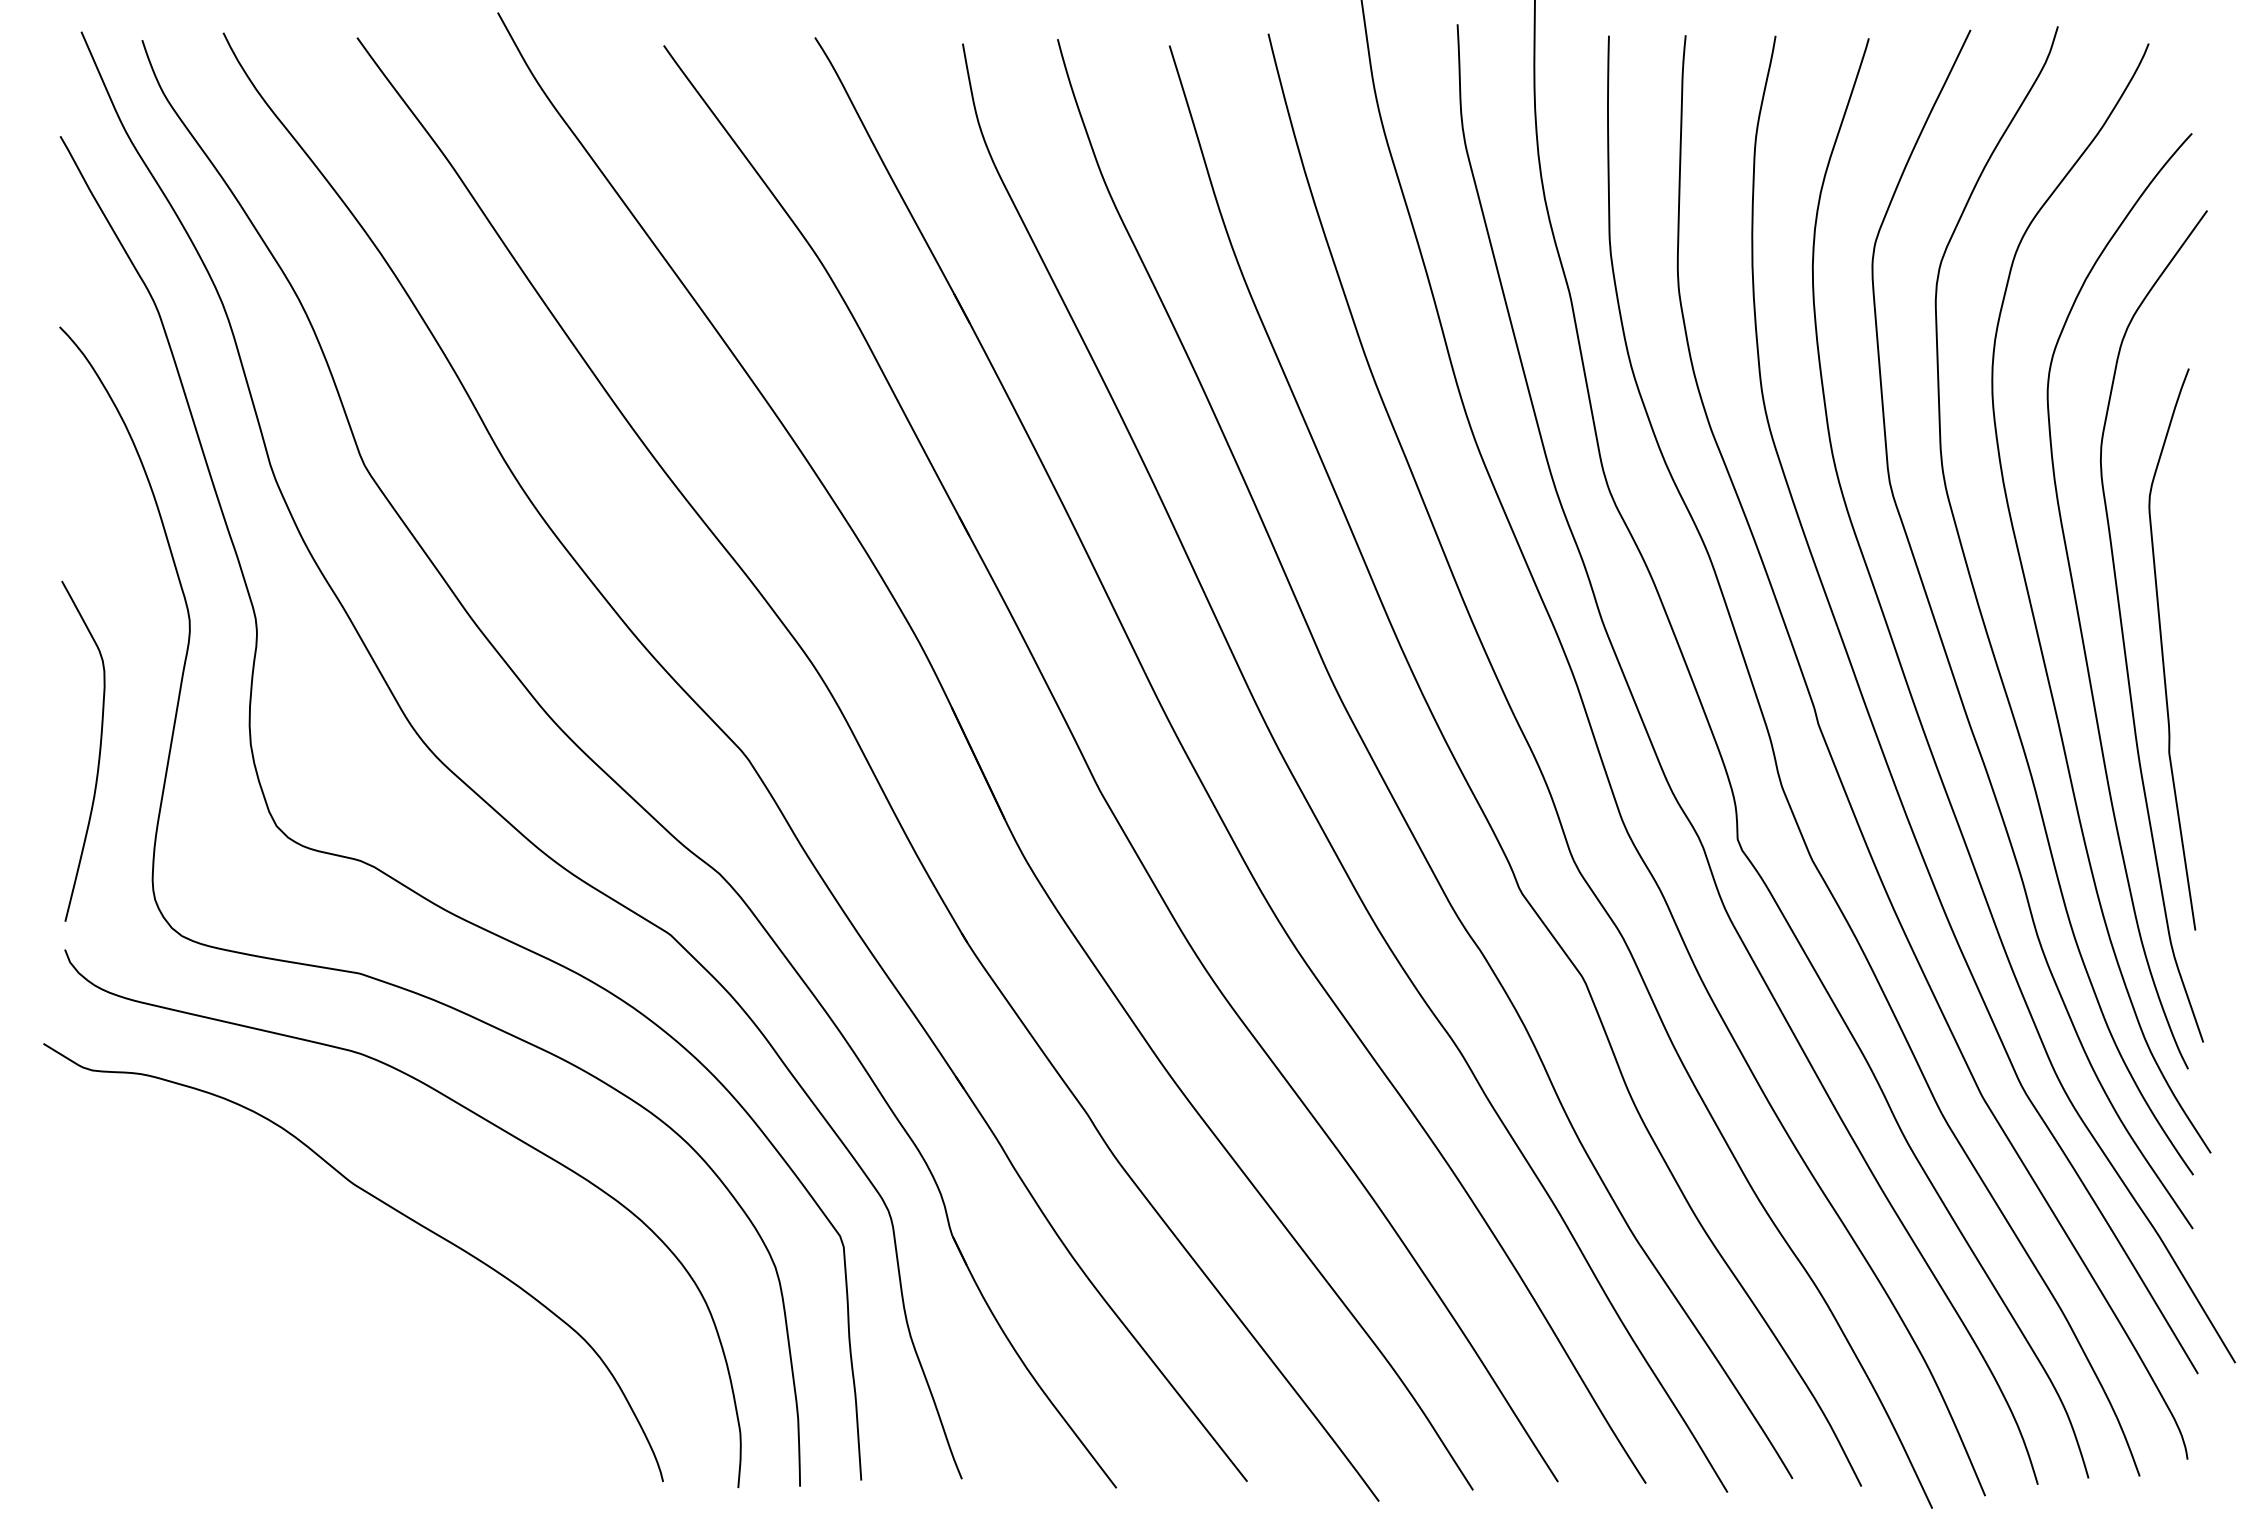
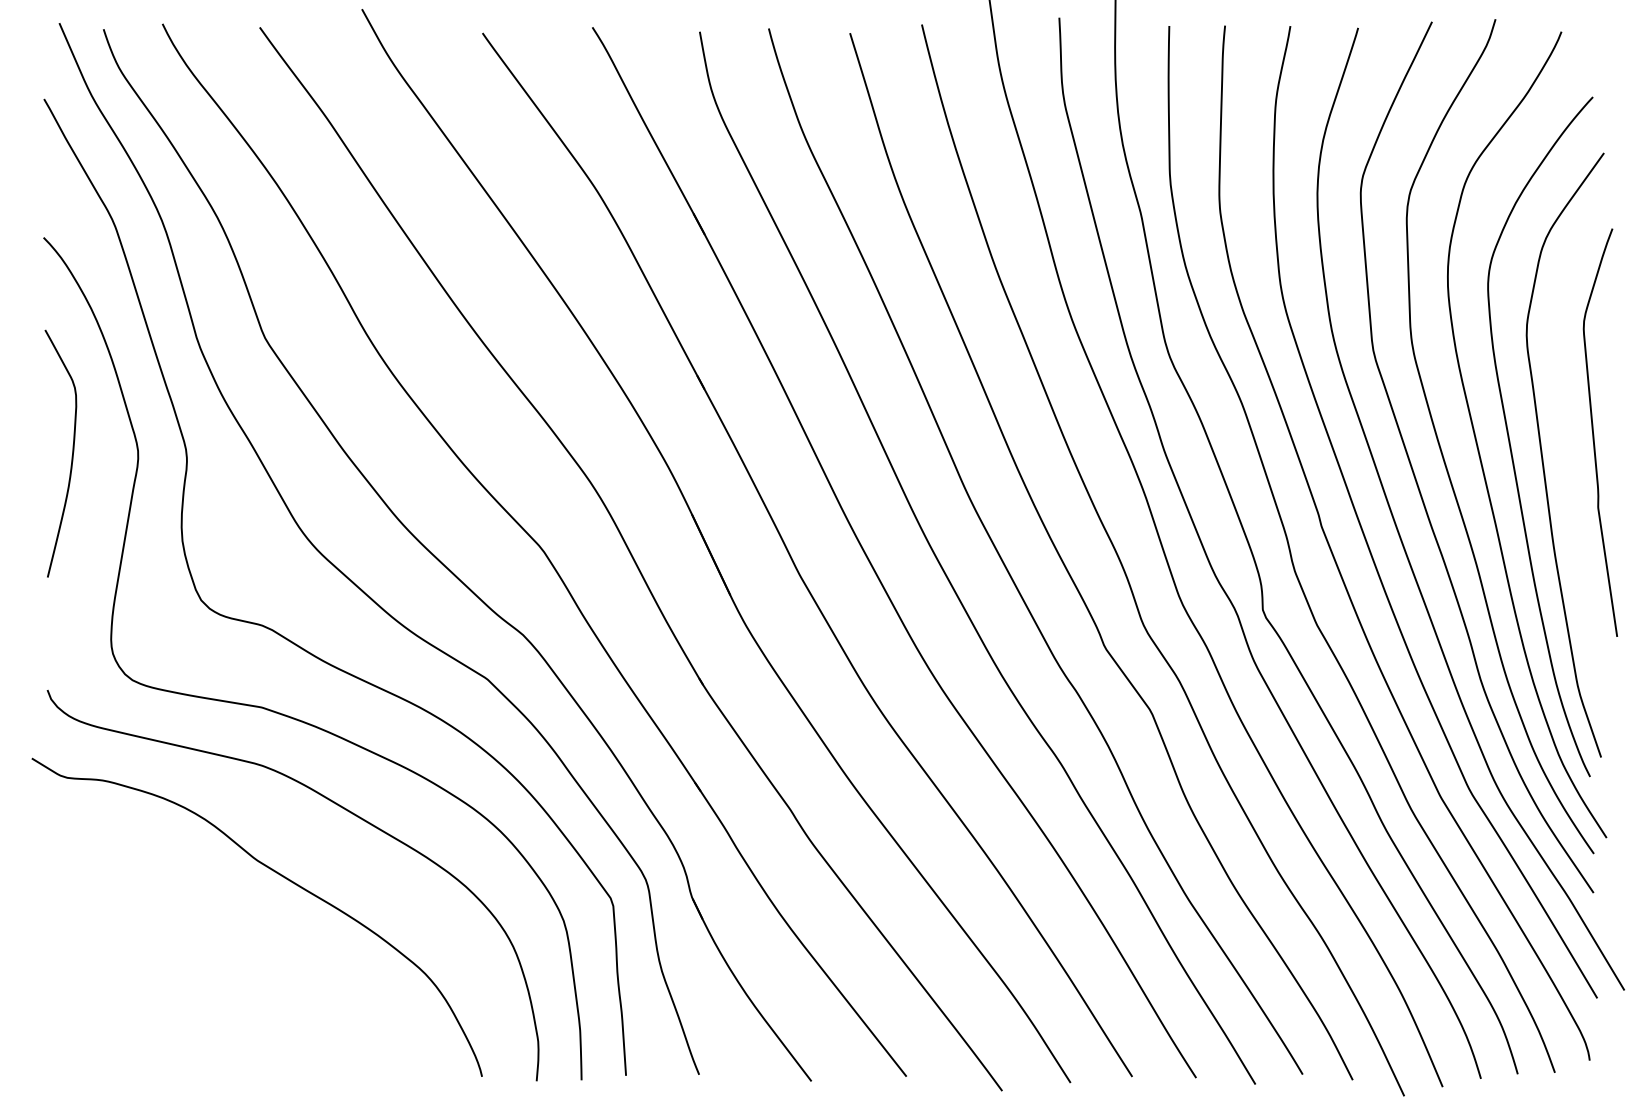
curve: (2163, 650) -> (1594, 433), moved
curve: (98, 755) -> (71, 456), moved

